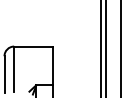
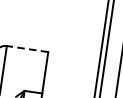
line: (33, 46) -> (27, 48), solid -> dashed

